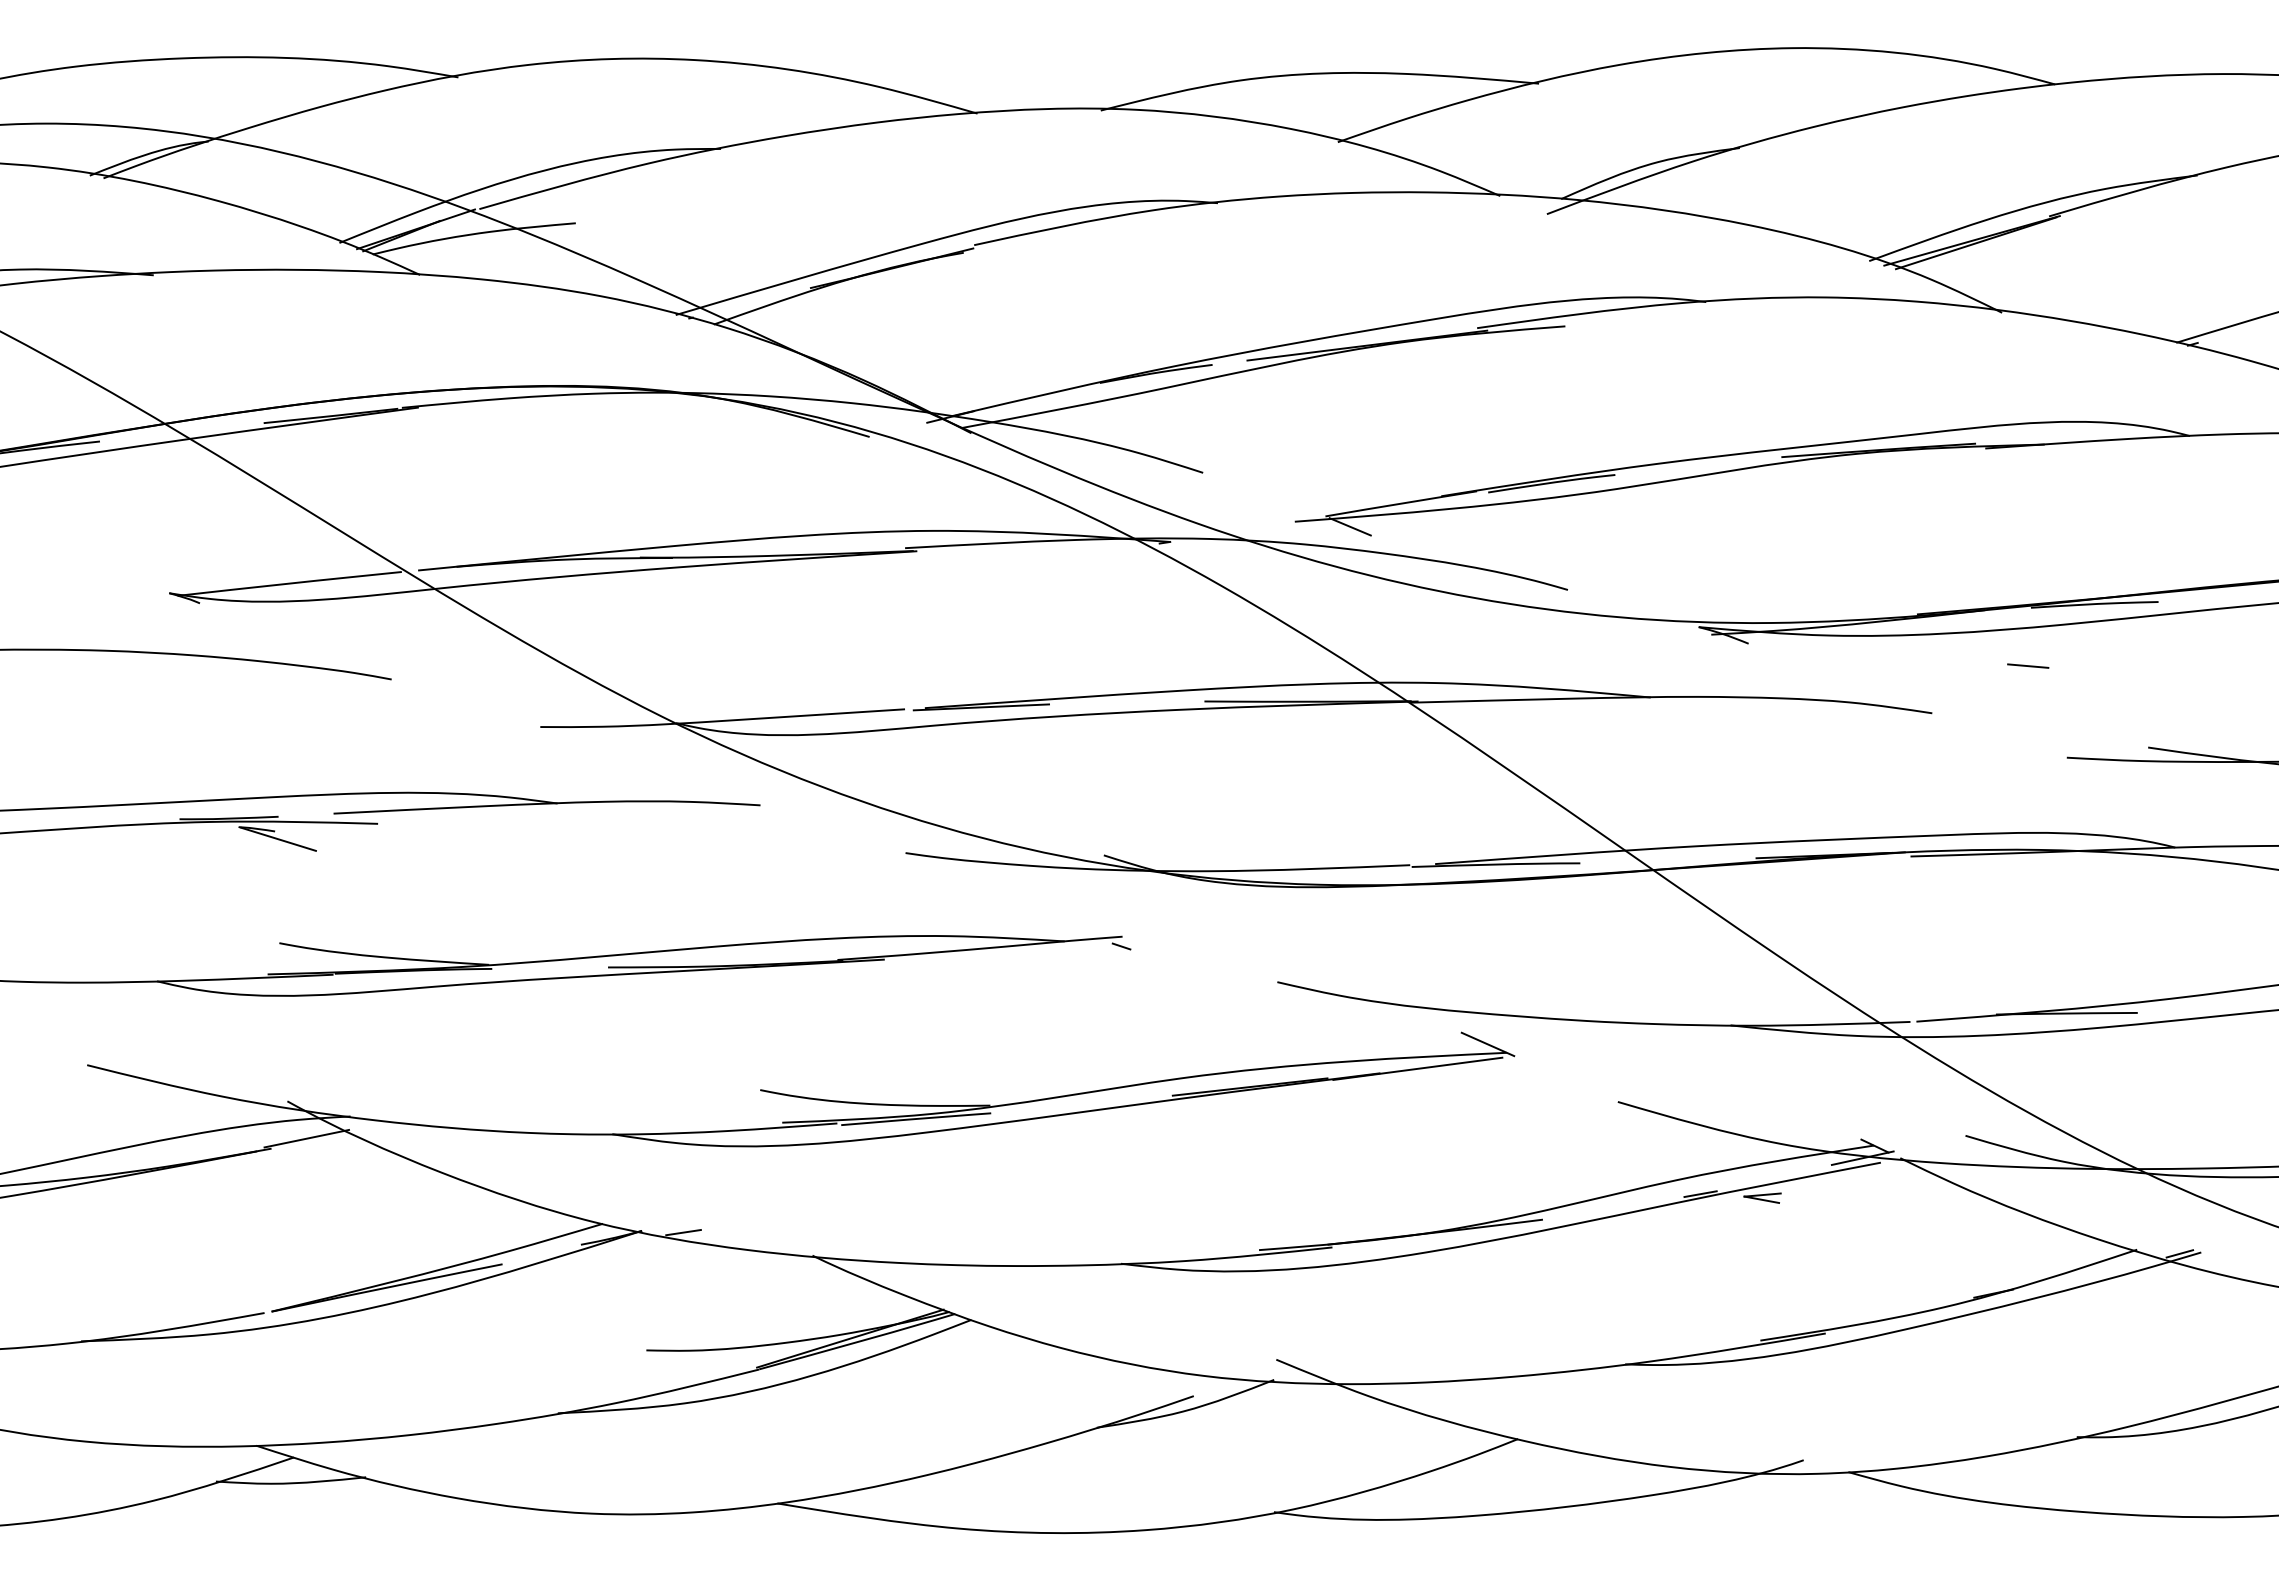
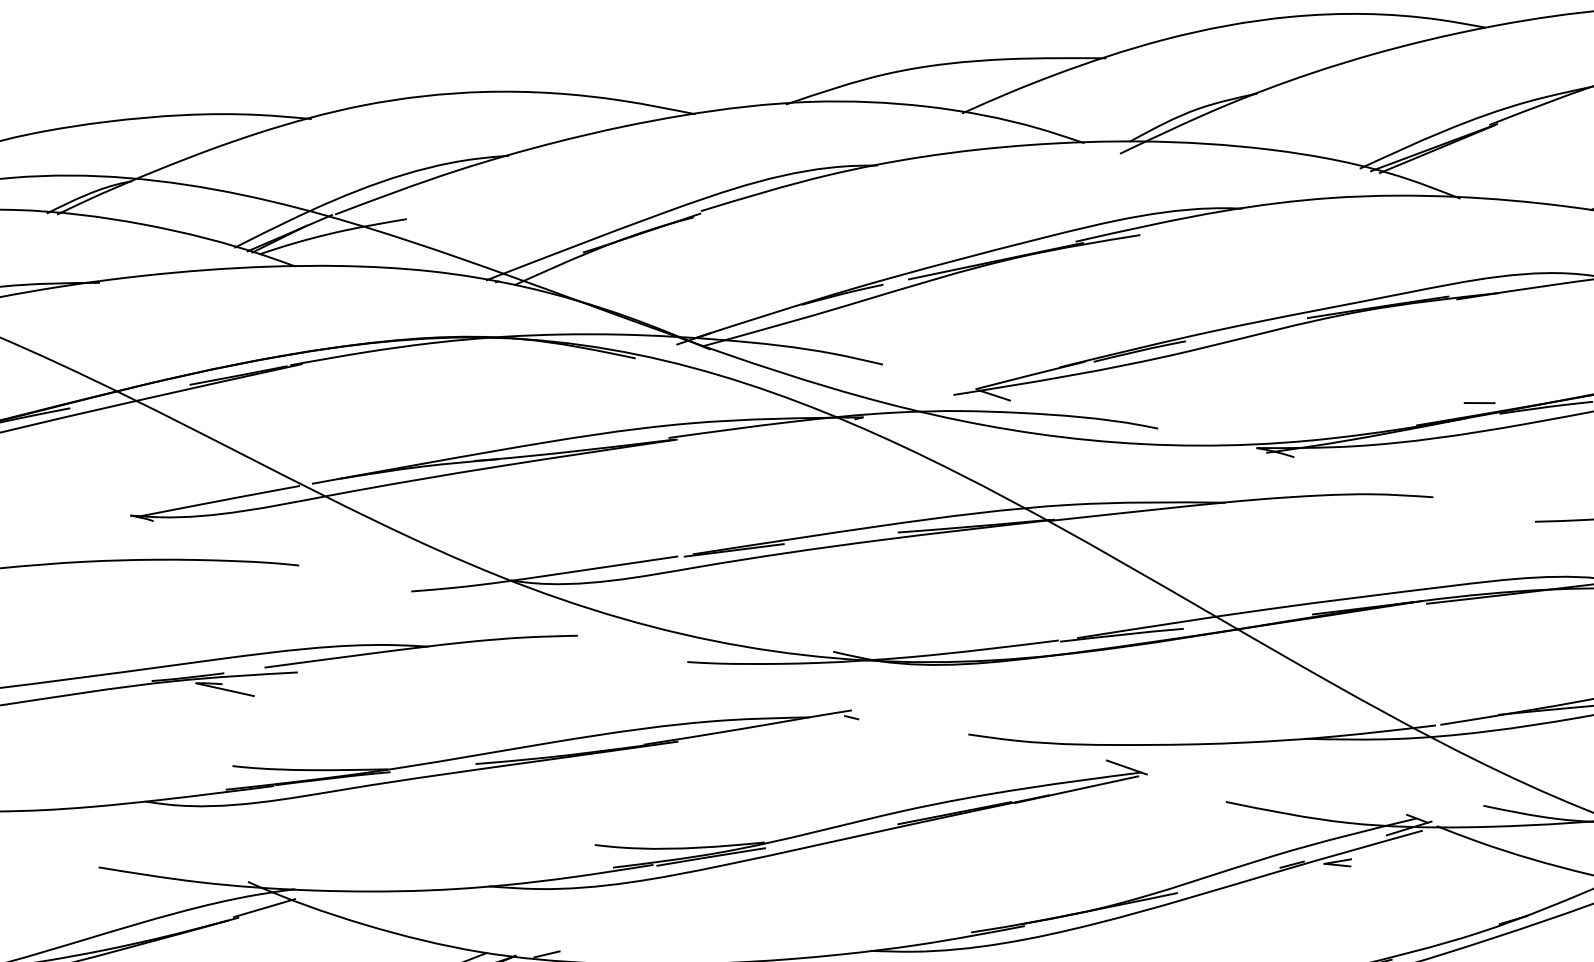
line: (2028, 665) -> (1479, 402), moved

